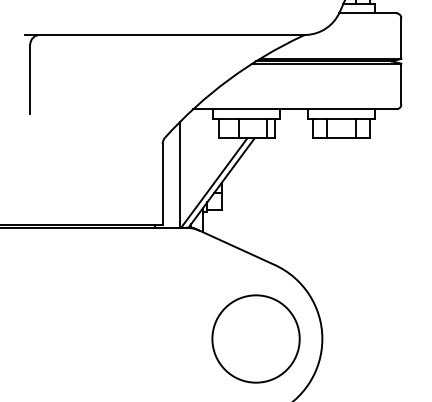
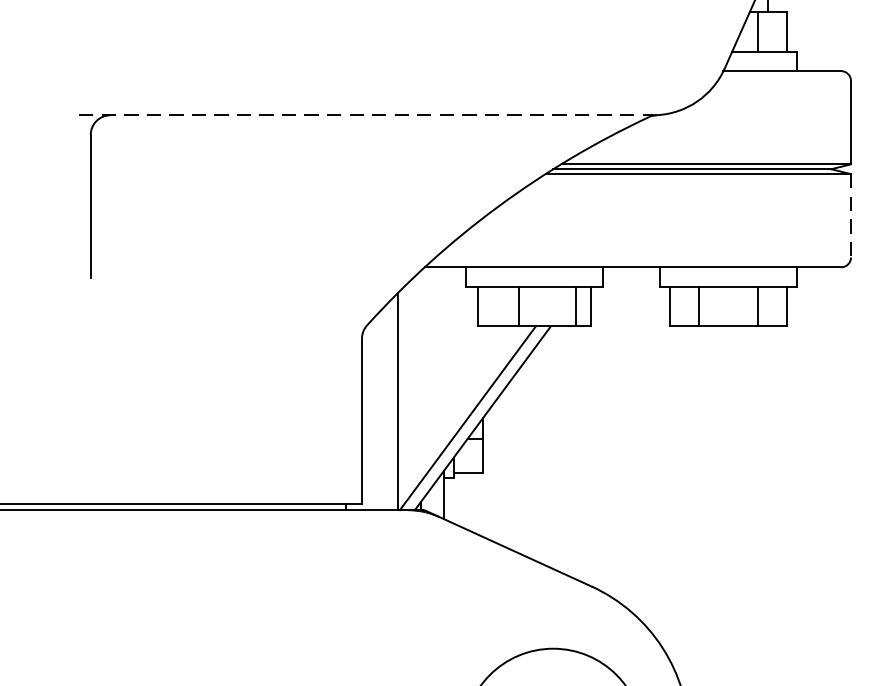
line: (164, 34) -> (365, 114), solid -> dashed
line: (401, 84) -> (851, 216), solid -> dashed

